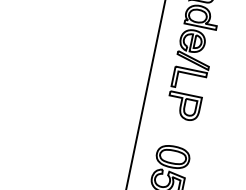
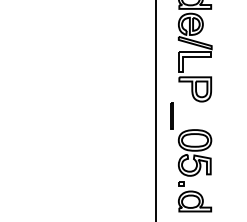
line: (154, 127) -> (171, 115), added

